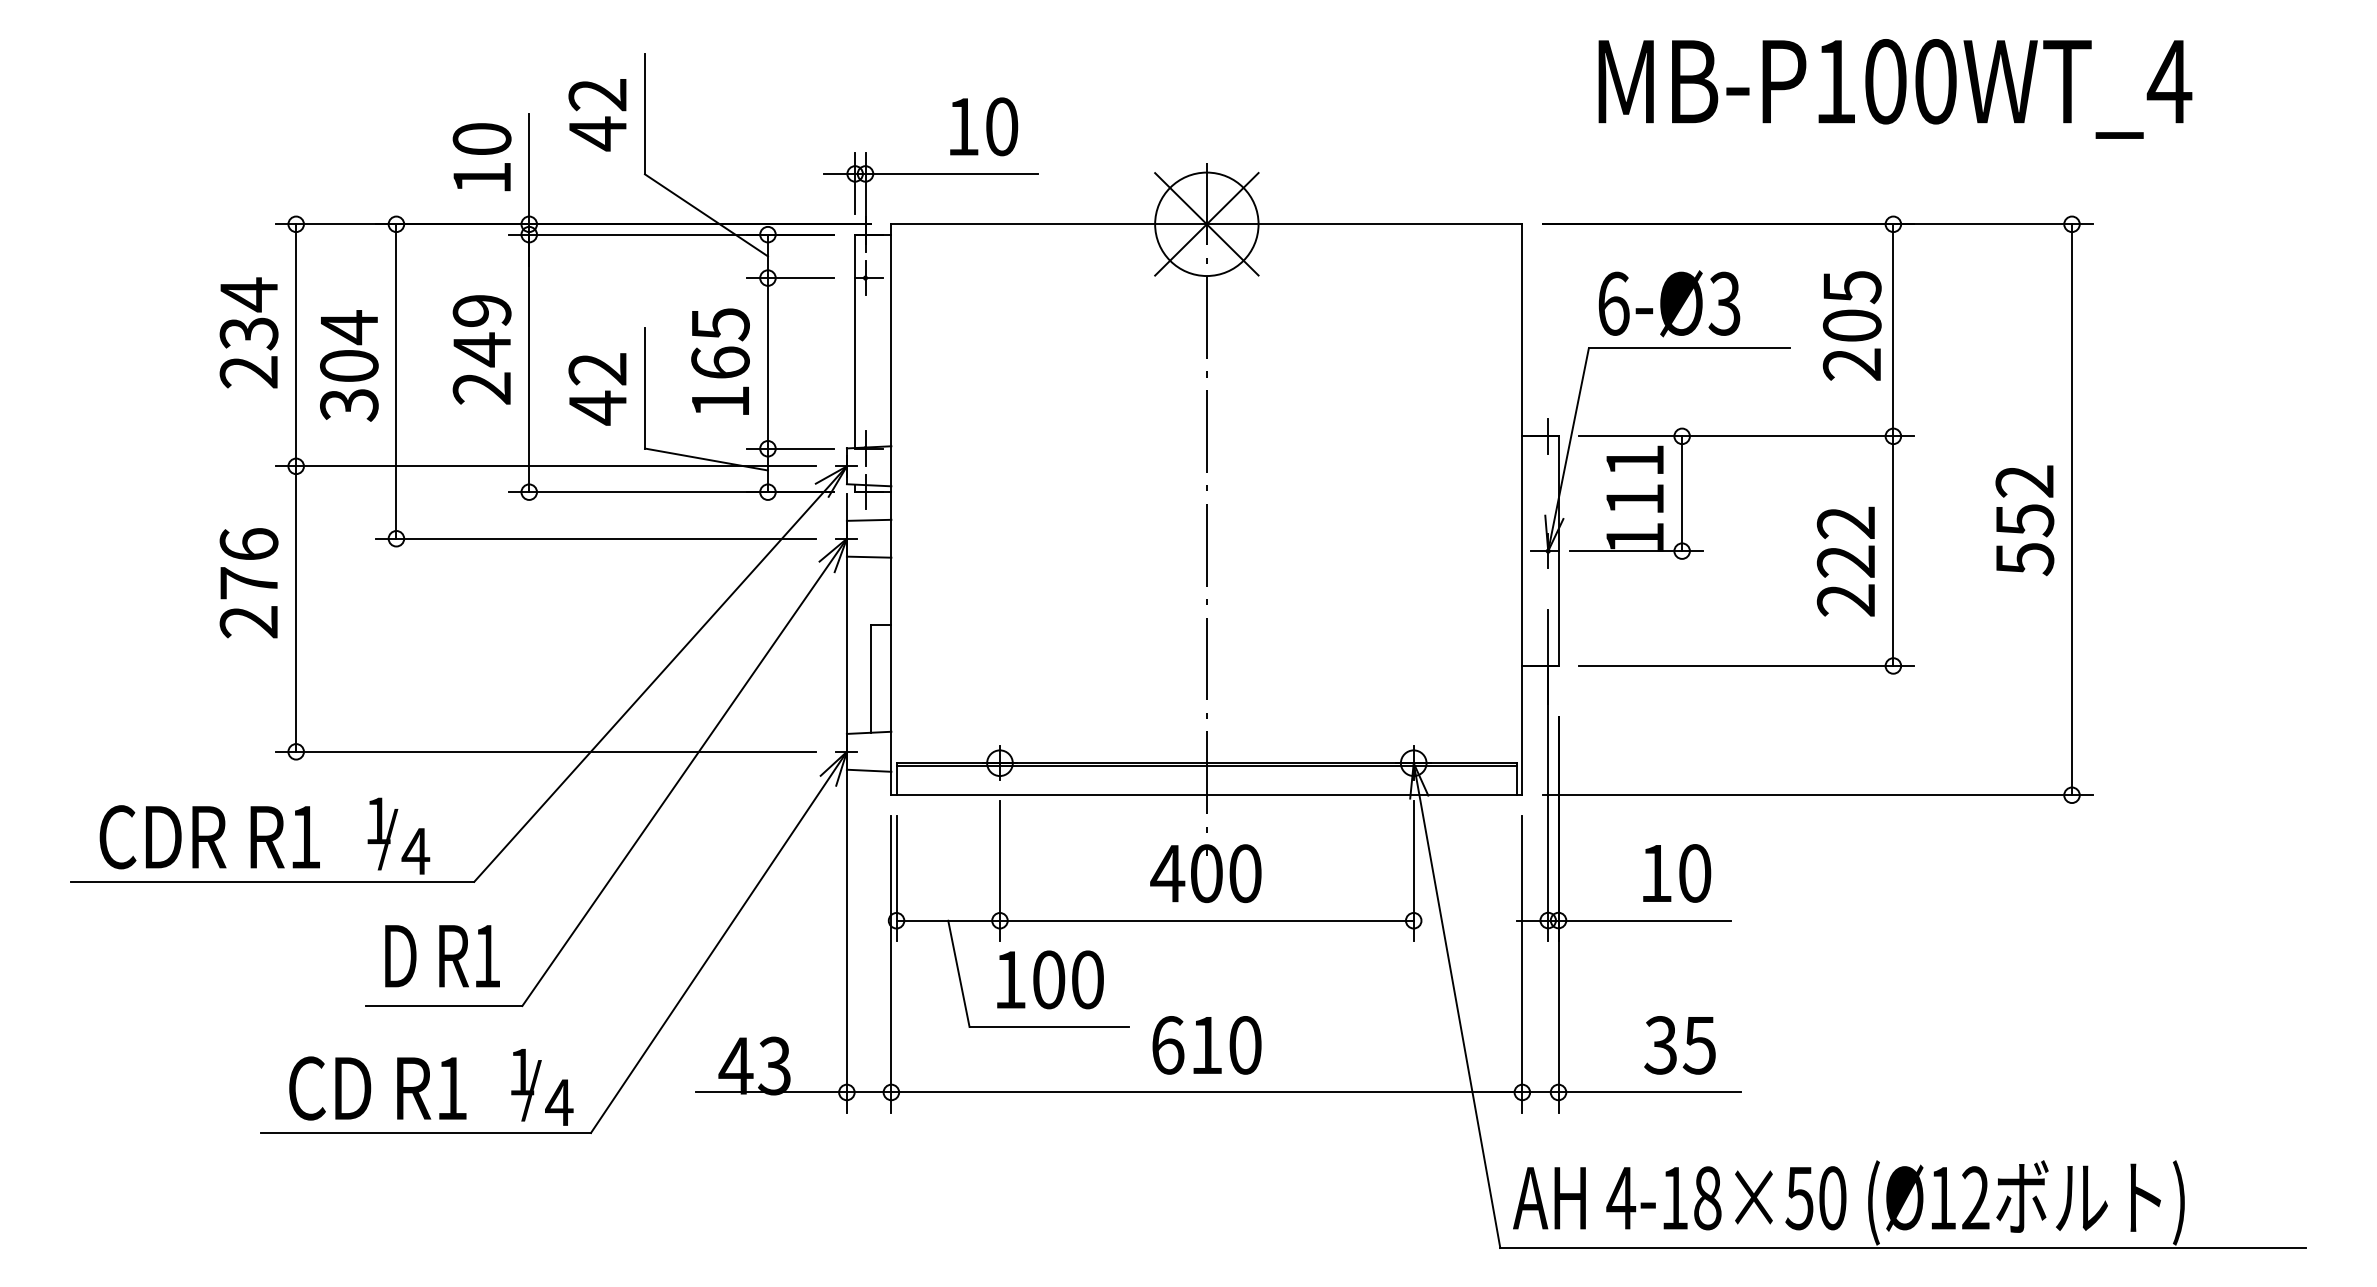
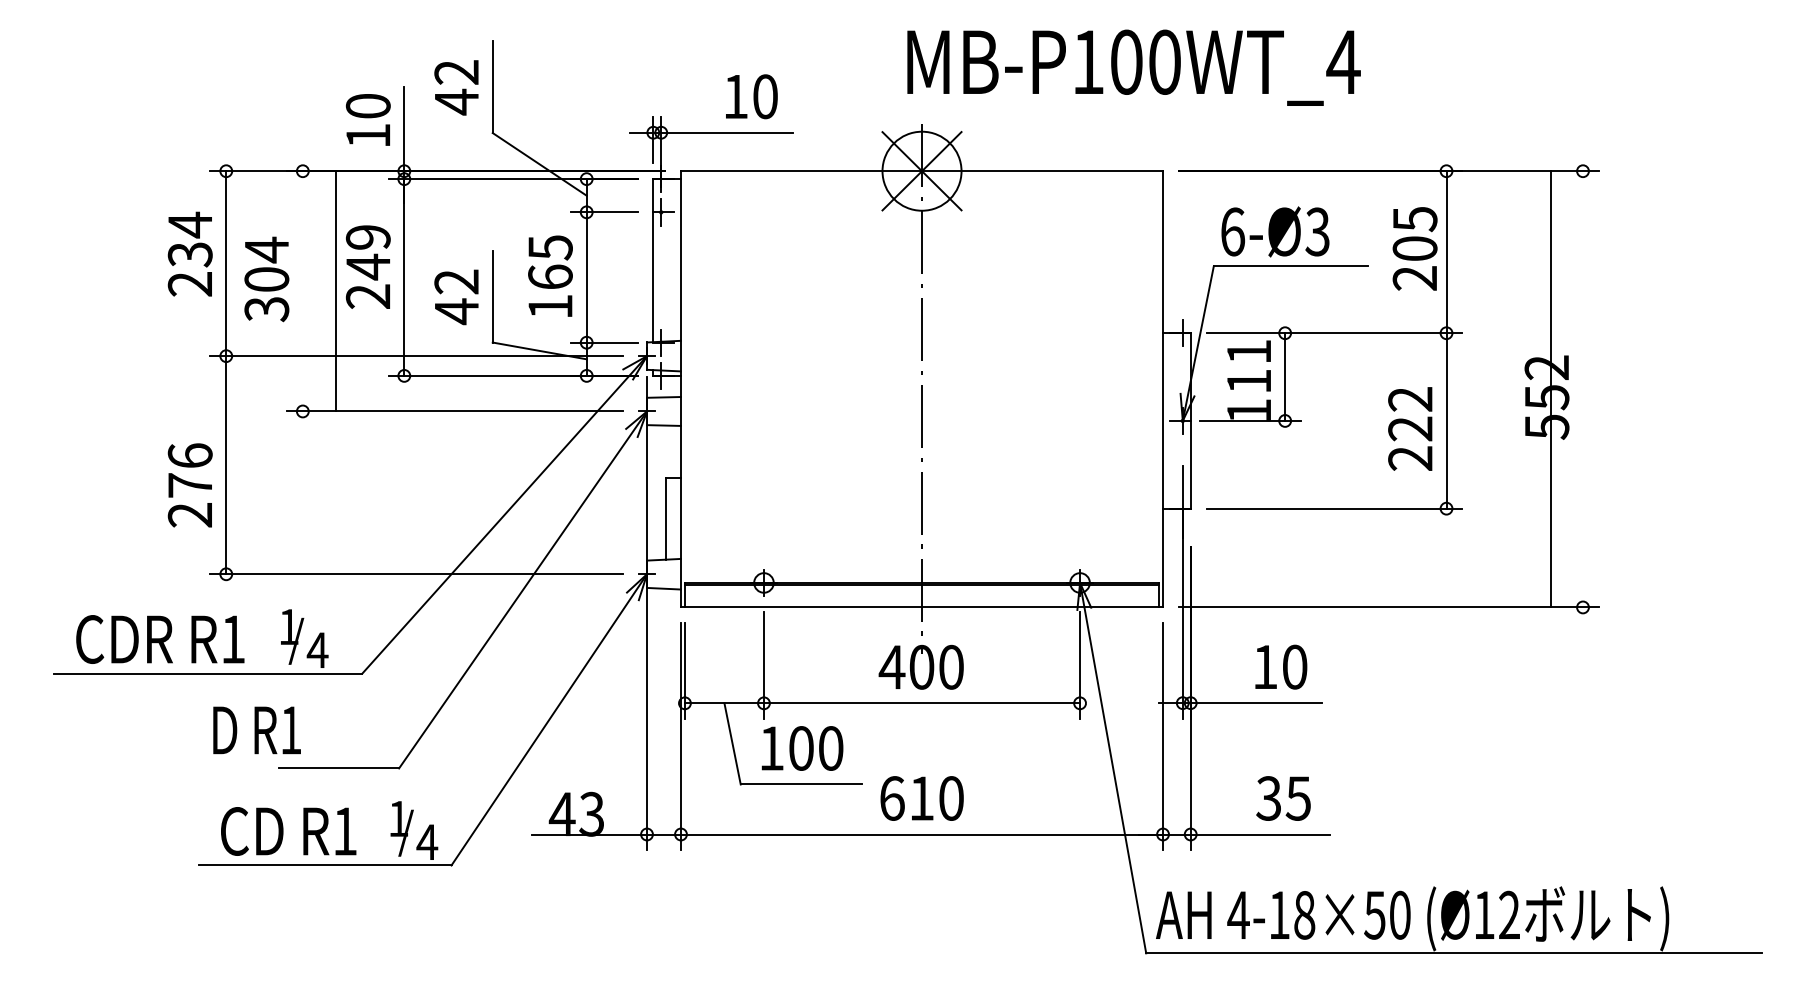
text: (1894, 88) -> (1133, 67), moved
line: (395, 381) -> (335, 291), moved
line: (2072, 509) -> (1551, 389), moved
text: (248, 583) -> (189, 485), moved
text: (441, 956) -> (256, 730), moved

